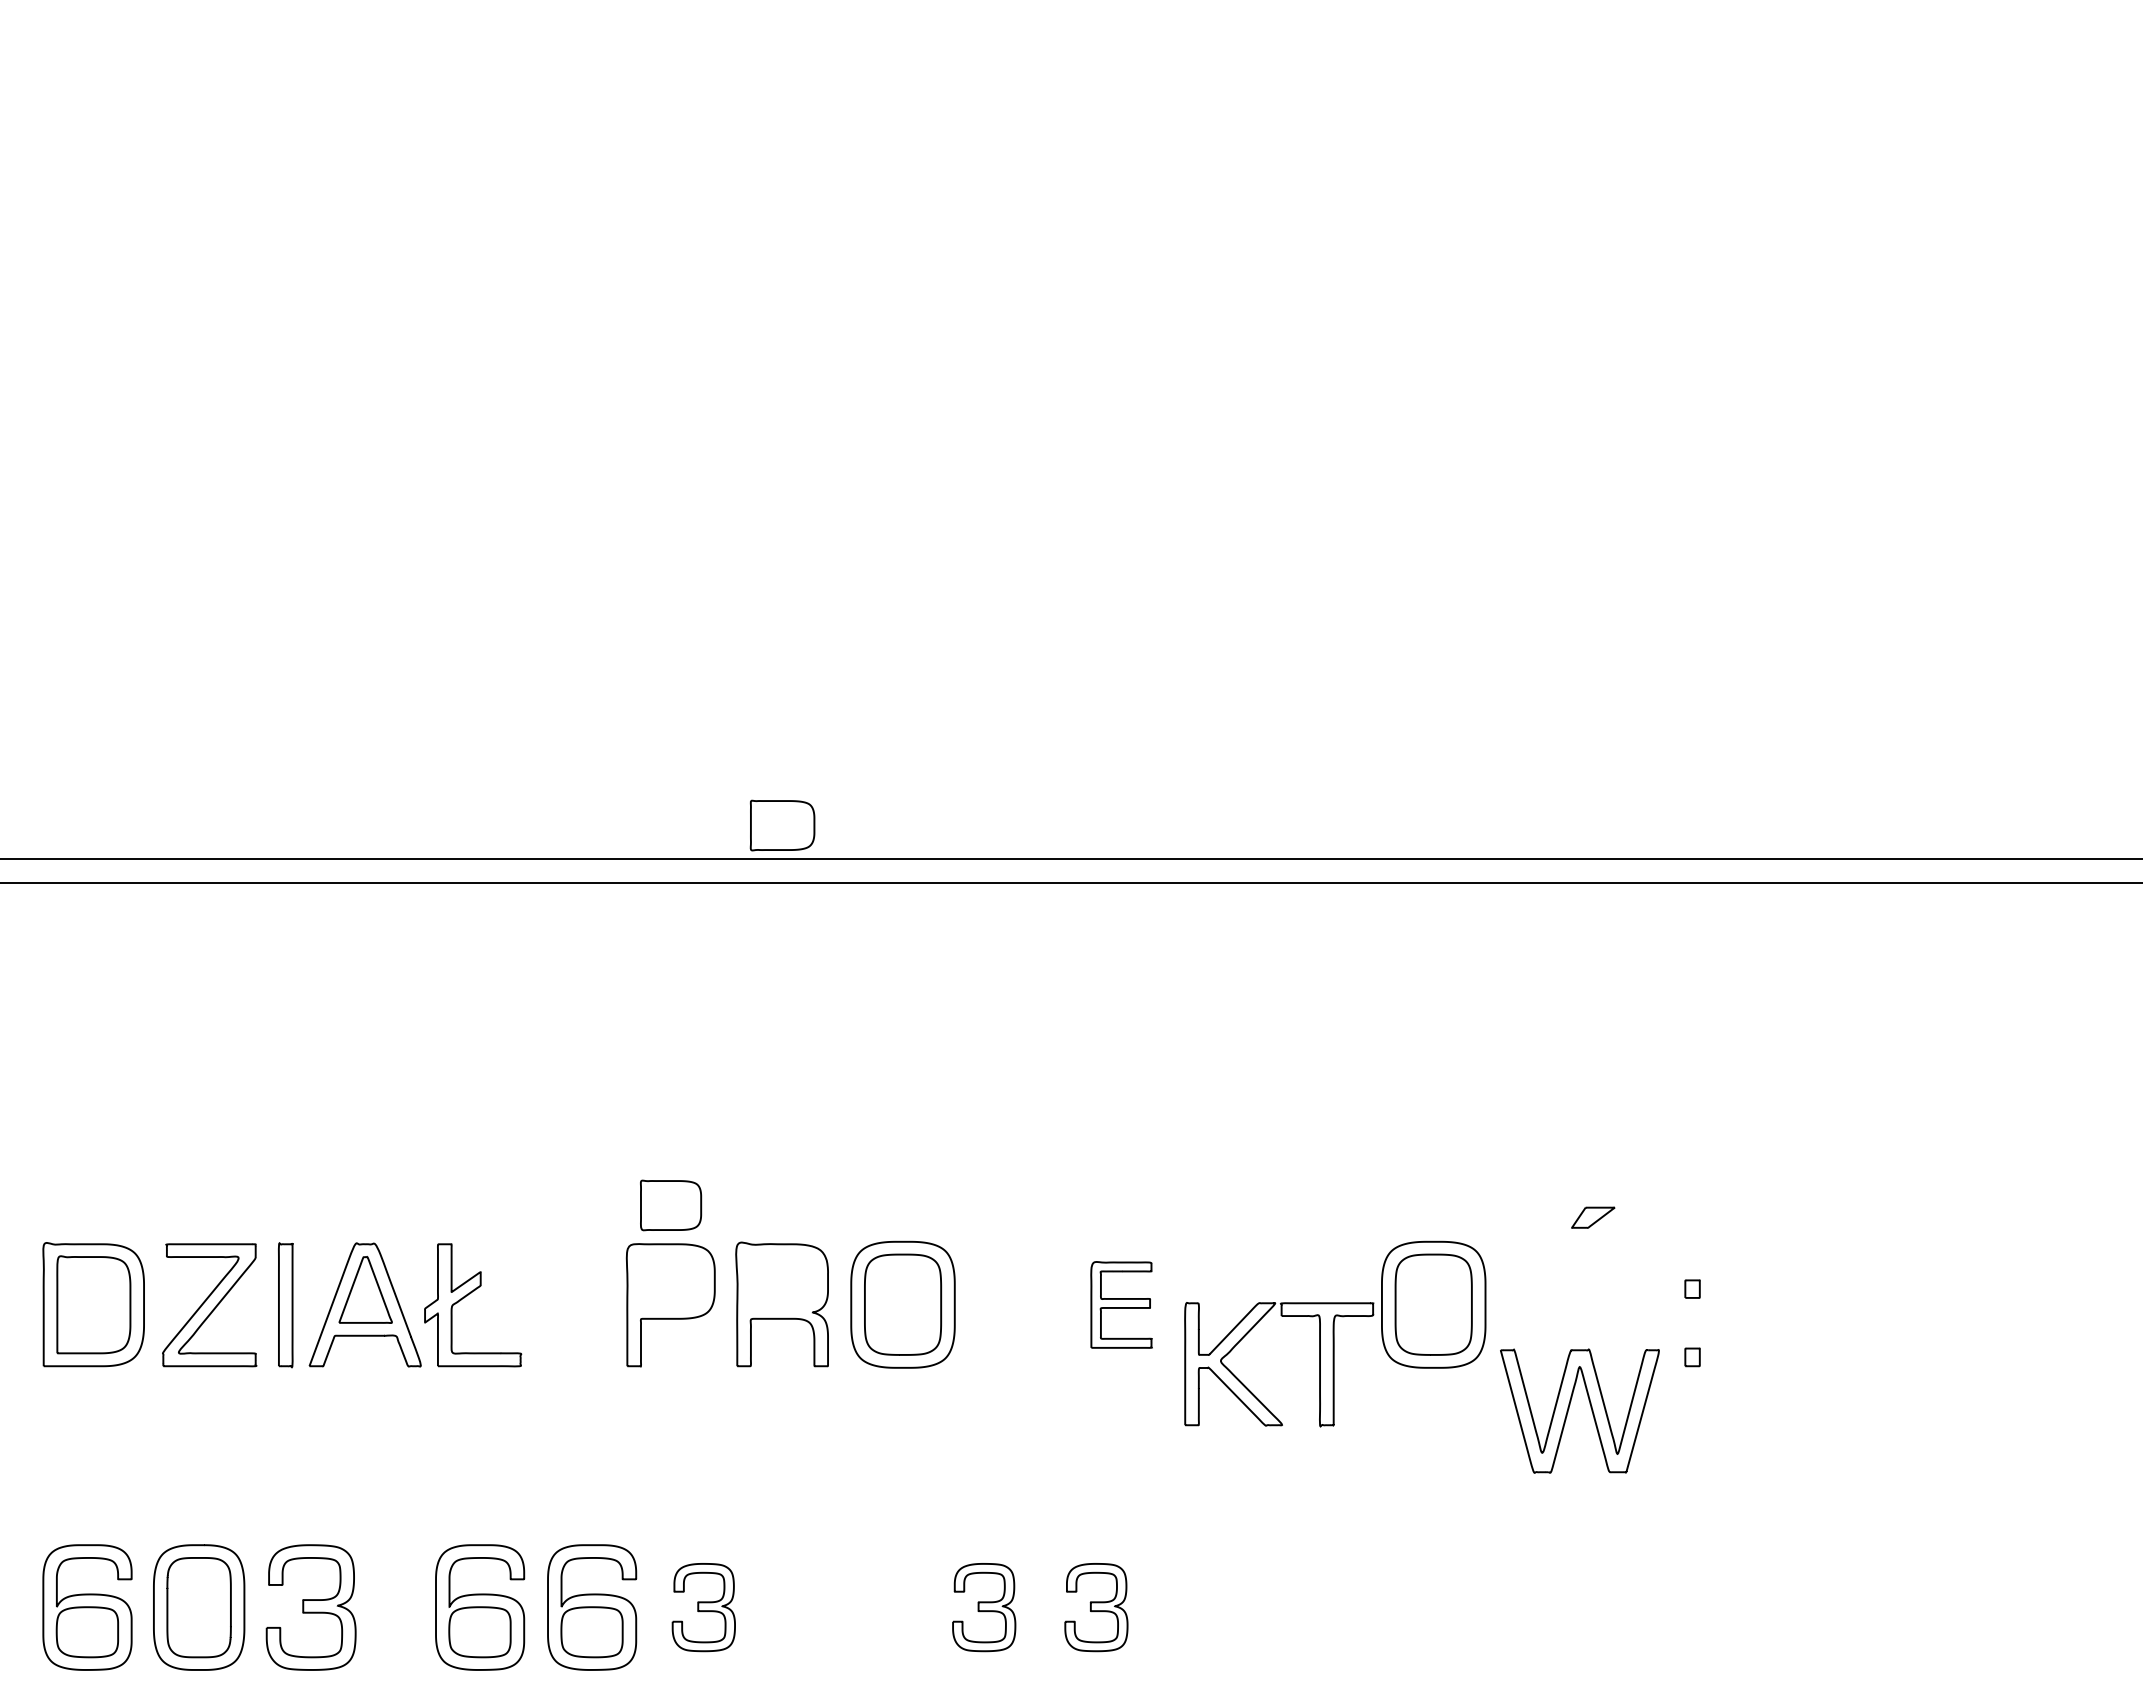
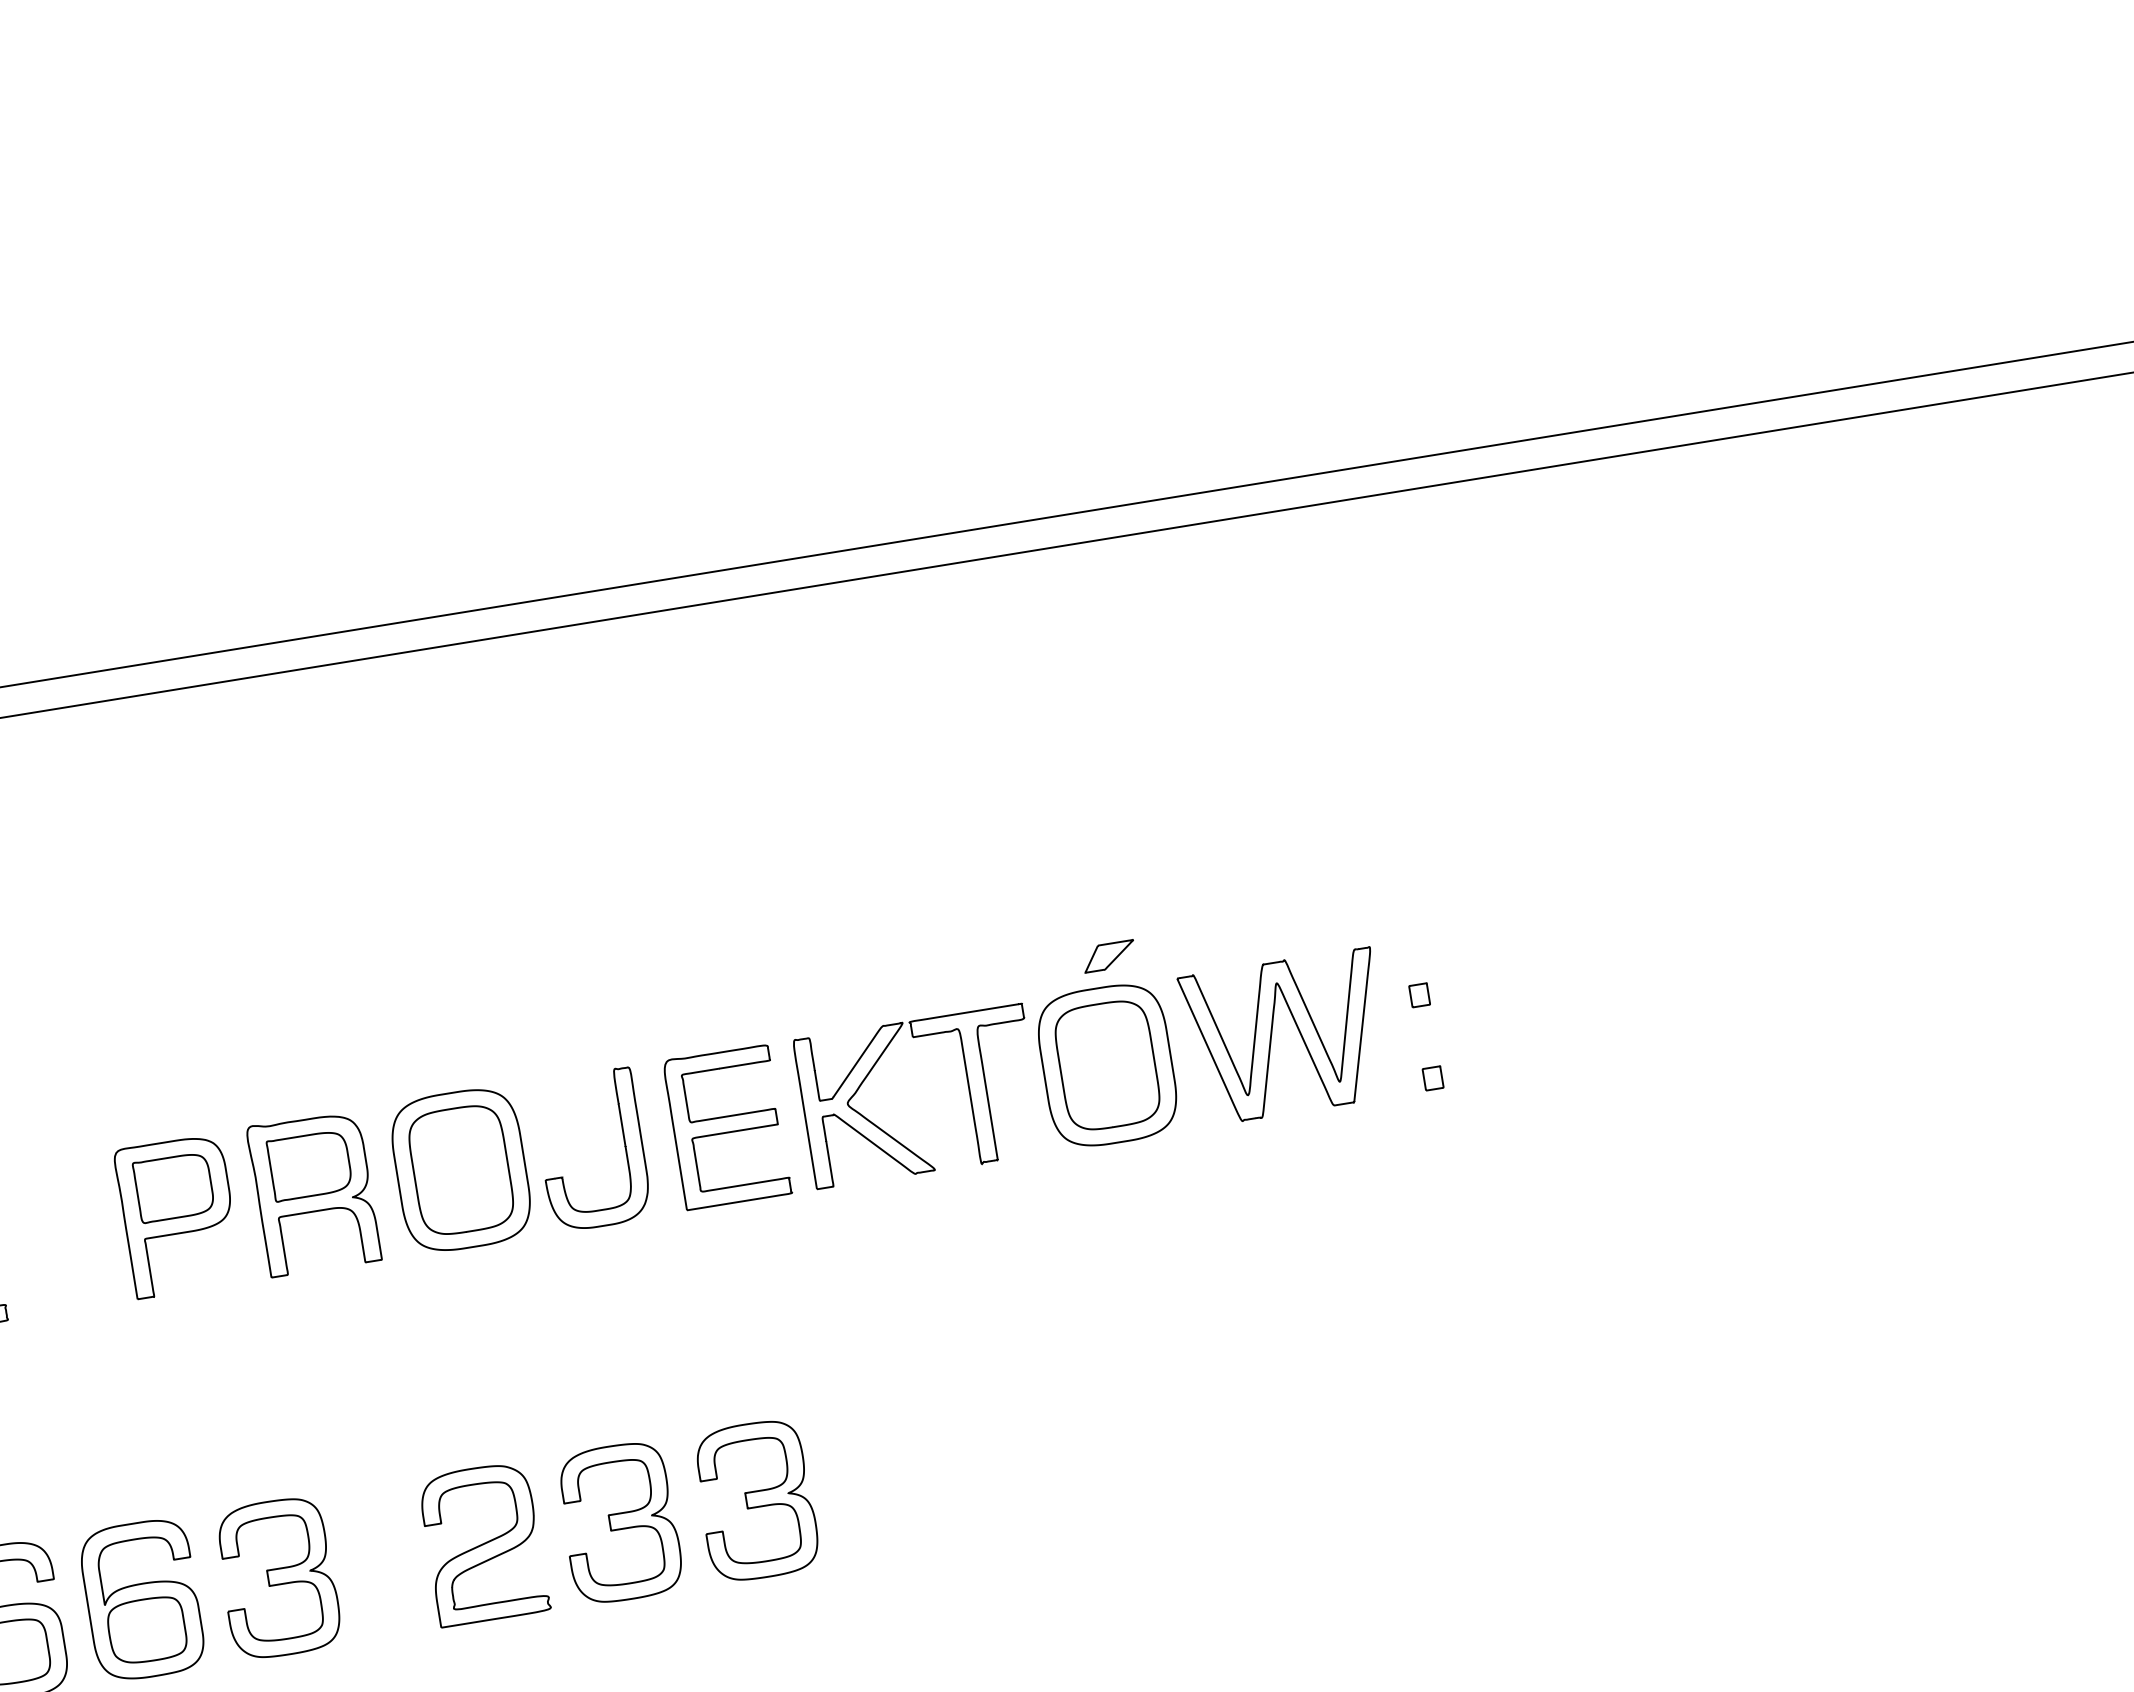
part: (782, 825) -> (309, 1165), moved
part: (671, 1205) -> (174, 1187), moved
part: (1593, 1217) -> (1109, 956), moved
part: (1121, 1304) -> (727, 1126), size x1.43
part: (1036, 1305) -> (623, 1144), added
part: (1251, 1391) -> (891, 1135), moved
part: (1569, 1409) -> (1272, 1037), moved
part: (872, 1606) -> (483, 1543), added
part: (703, 1607) -> (277, 1578), size x1.43
part: (983, 1607) -> (618, 1522), size x1.43
part: (1096, 1607) -> (756, 1500), size x1.43

